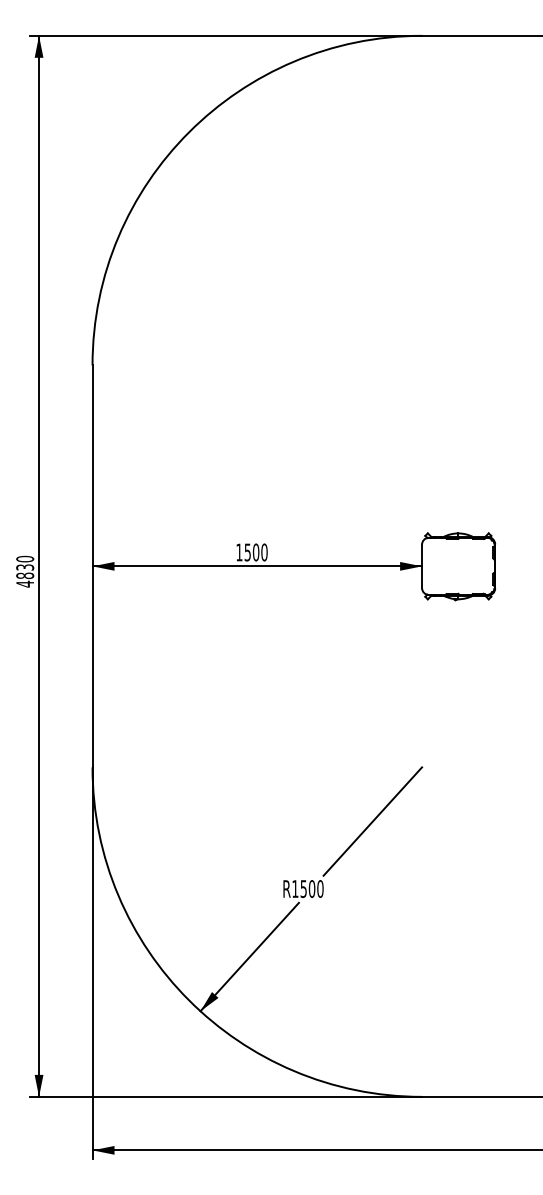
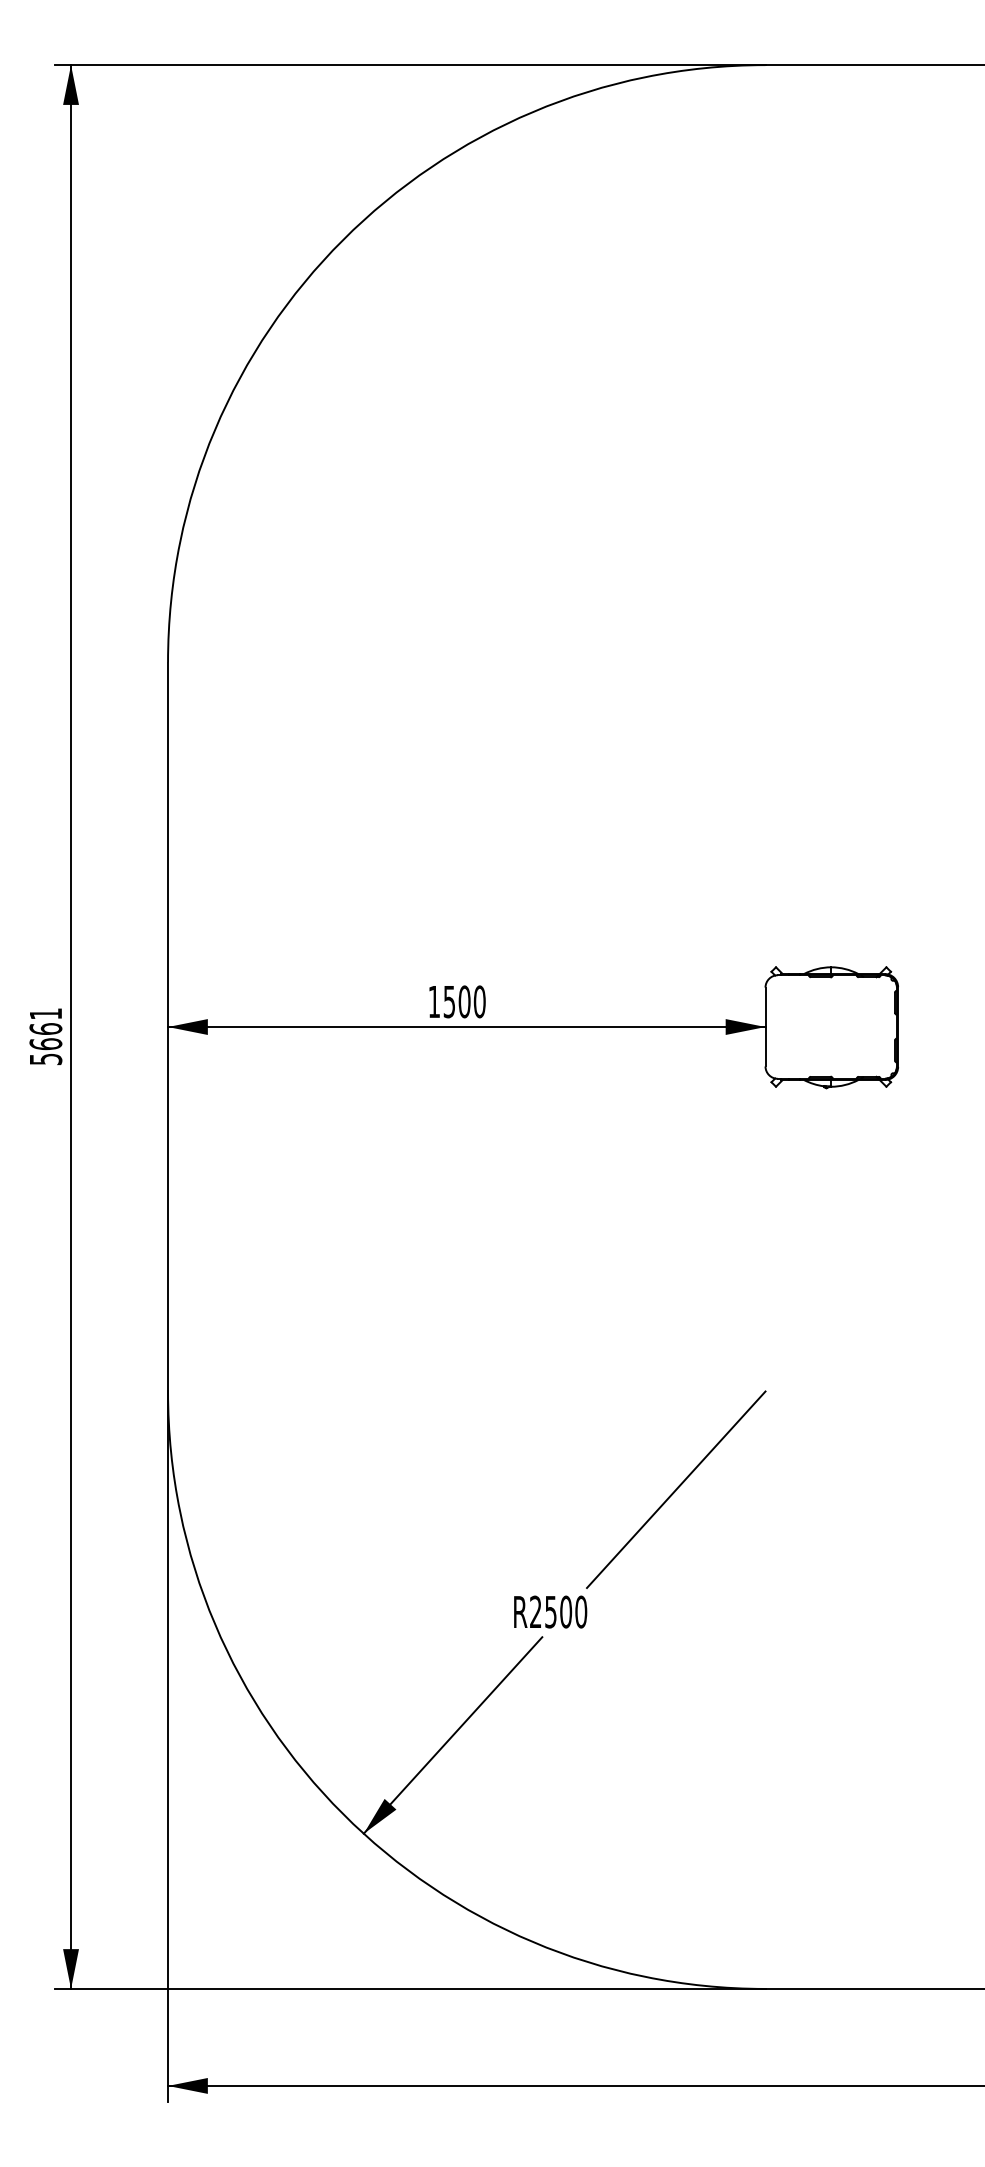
text: (25, 571) -> (46, 1036), 4830 -> 5661
text: (295, 888) -> (536, 1611), R1500 -> R2500

